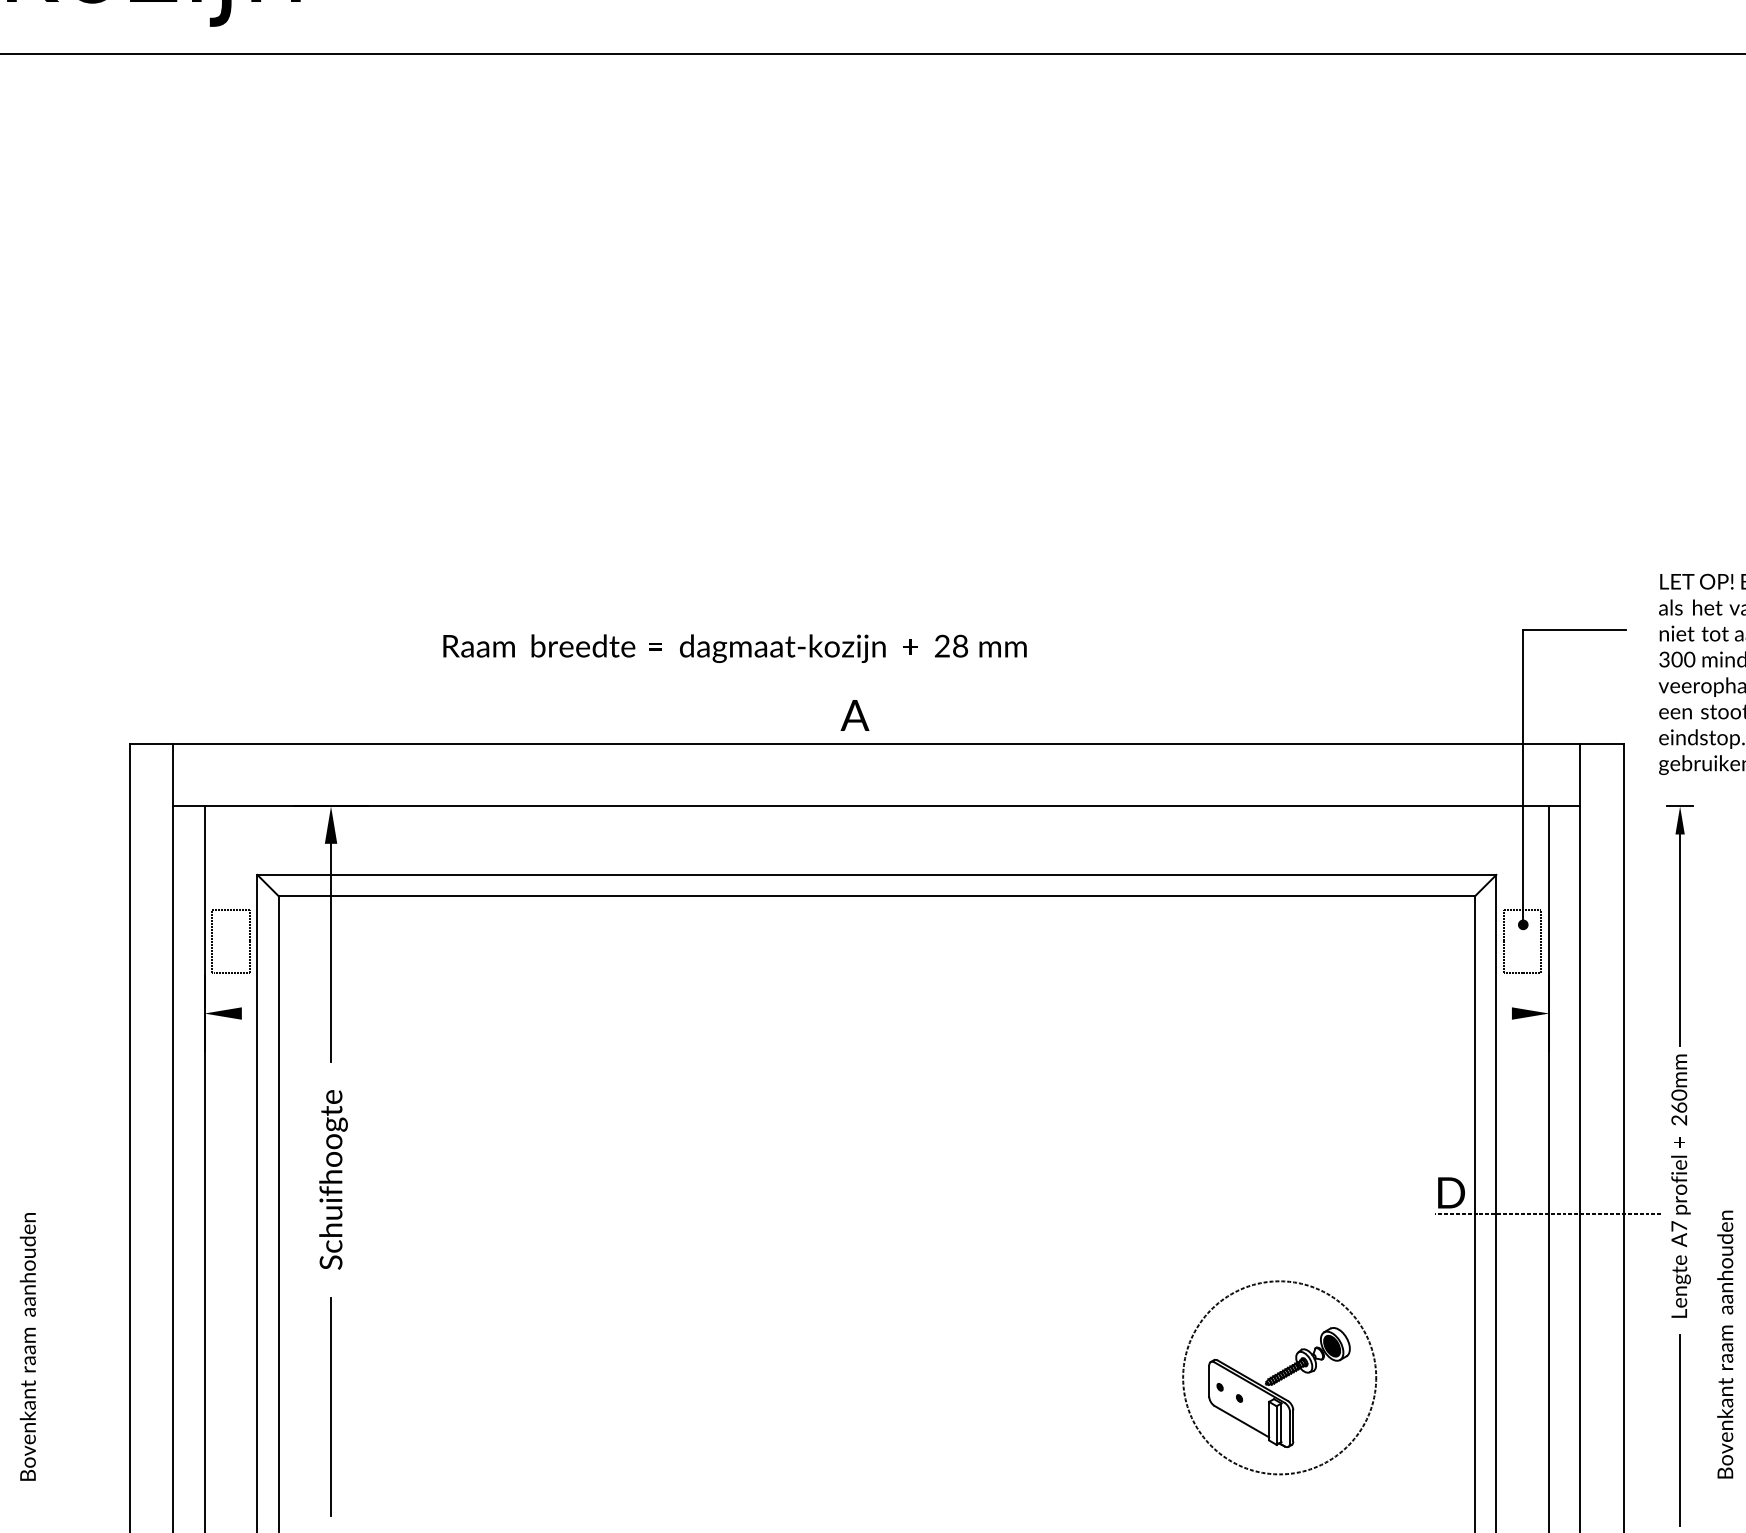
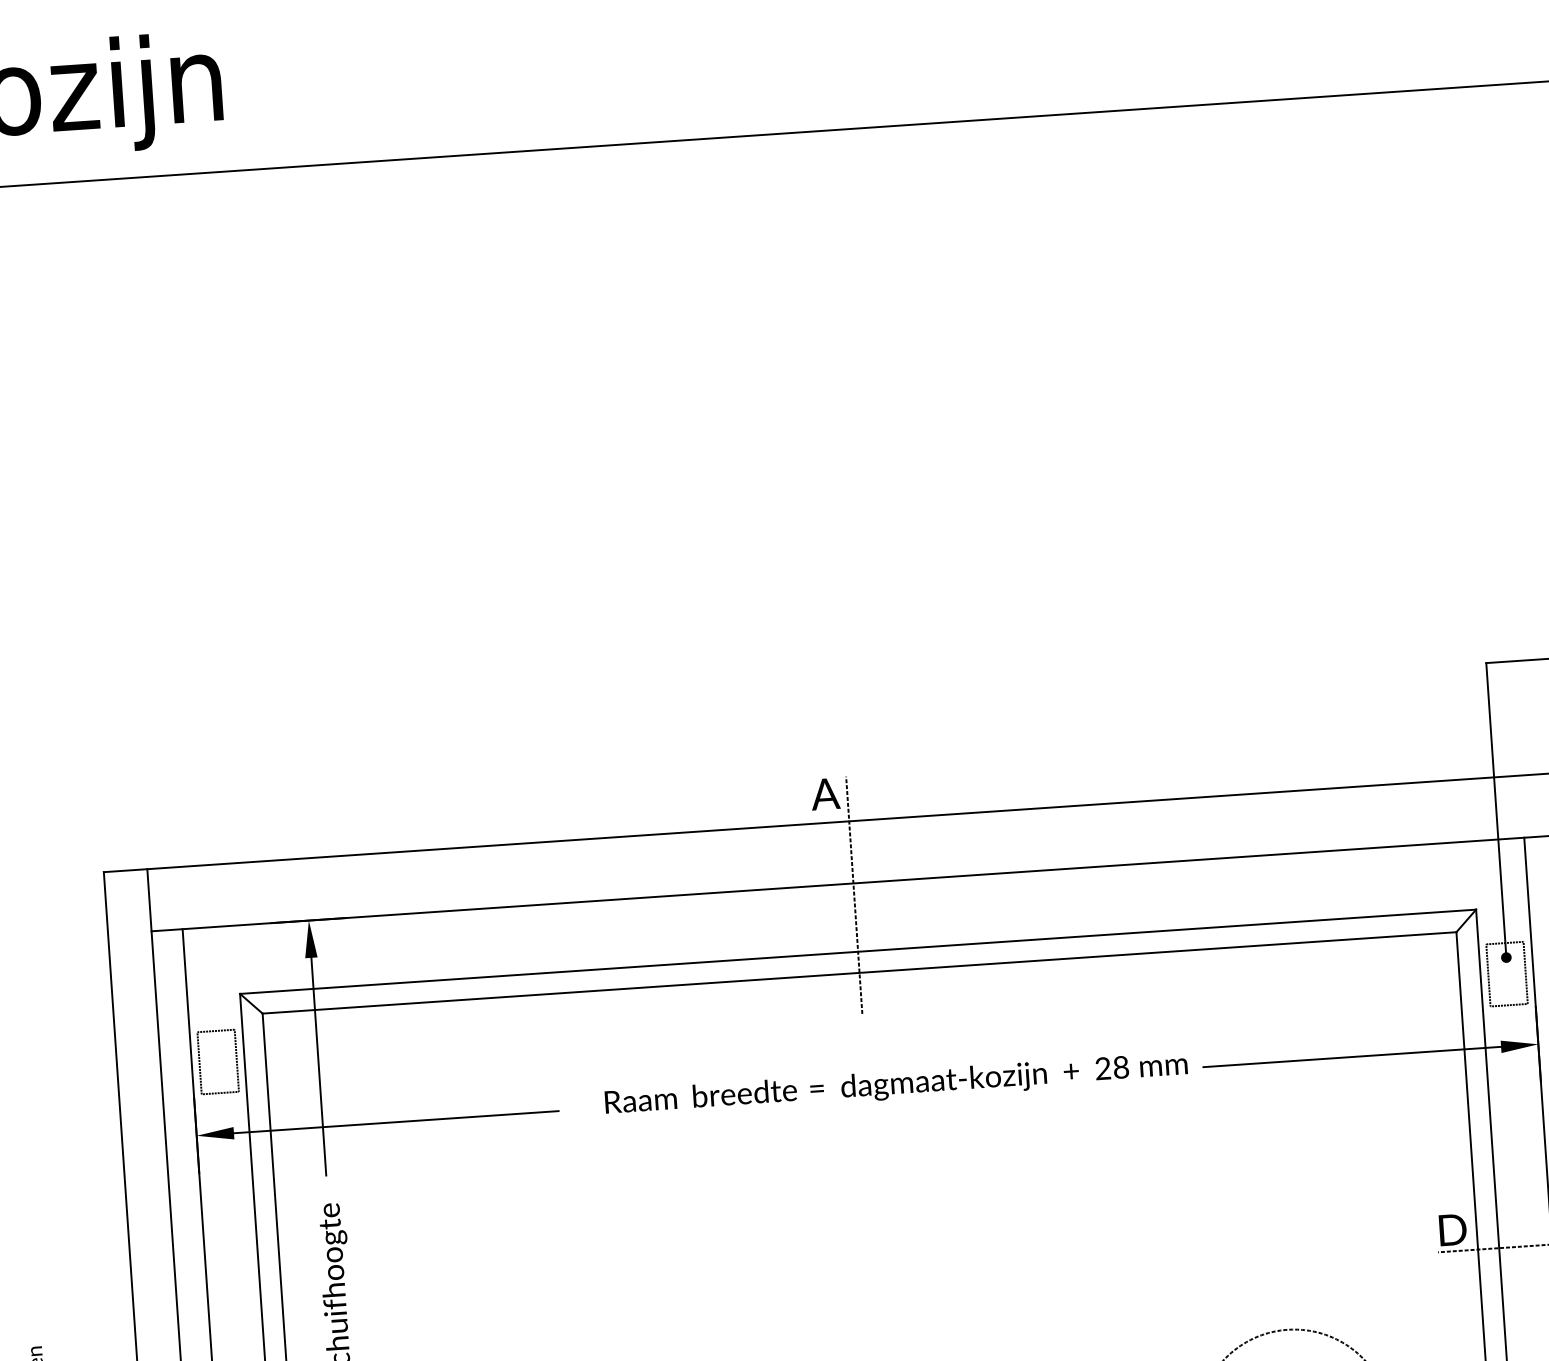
text: (734, 648) -> (895, 1085), moved
line: (876, 818) -> (853, 895), added
line: (404, 1013) -> (396, 1122), added
line: (1362, 1013) -> (1352, 1056), added

